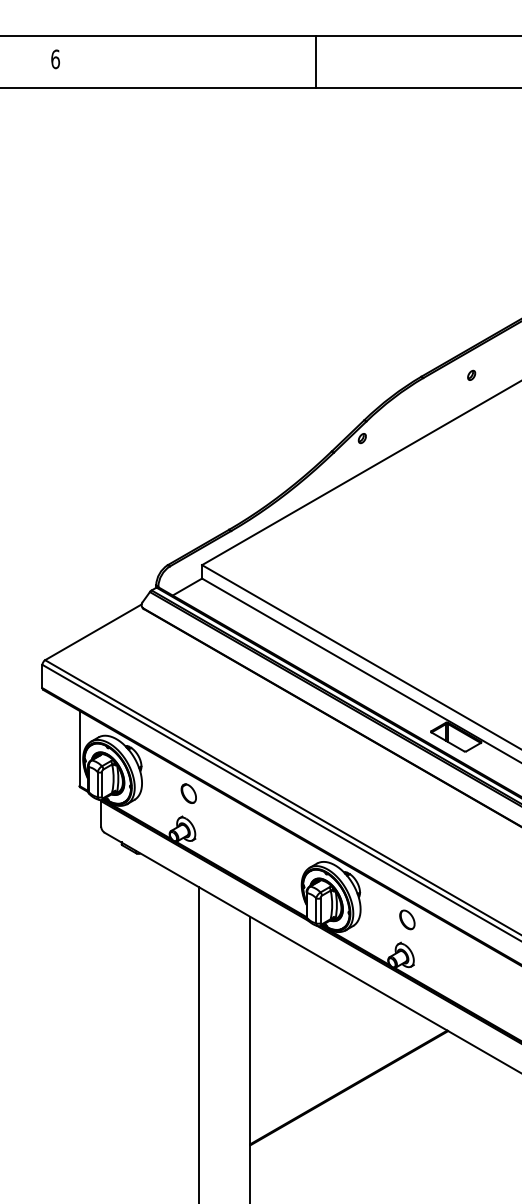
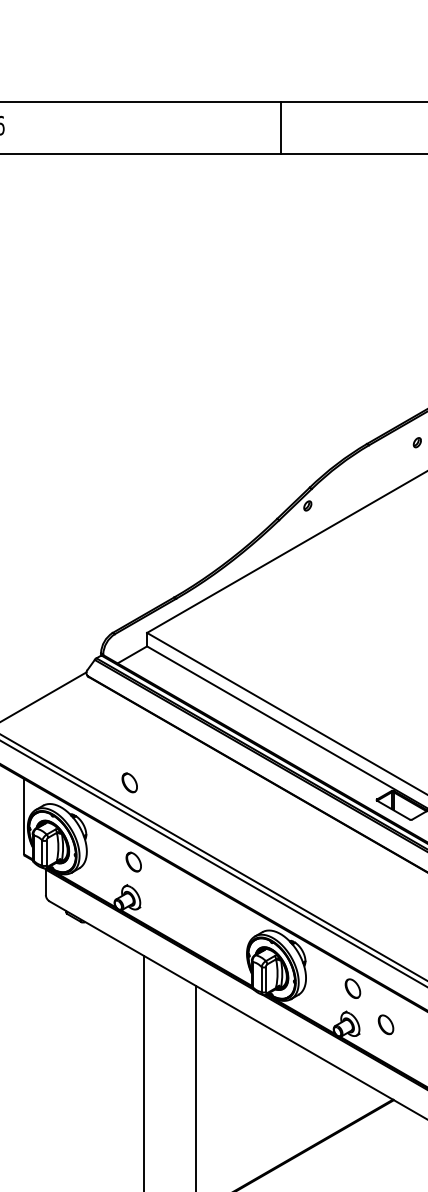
line: (316, 61) -> (280, 127), moved
part: (184, 714) -> (129, 782), added
part: (440, 955) -> (386, 1024), added

